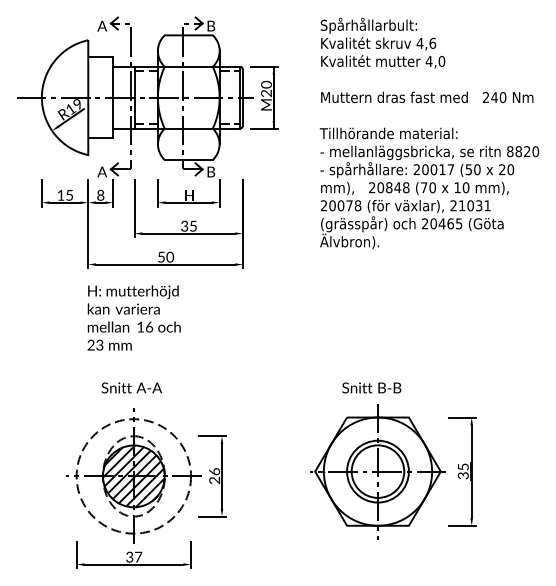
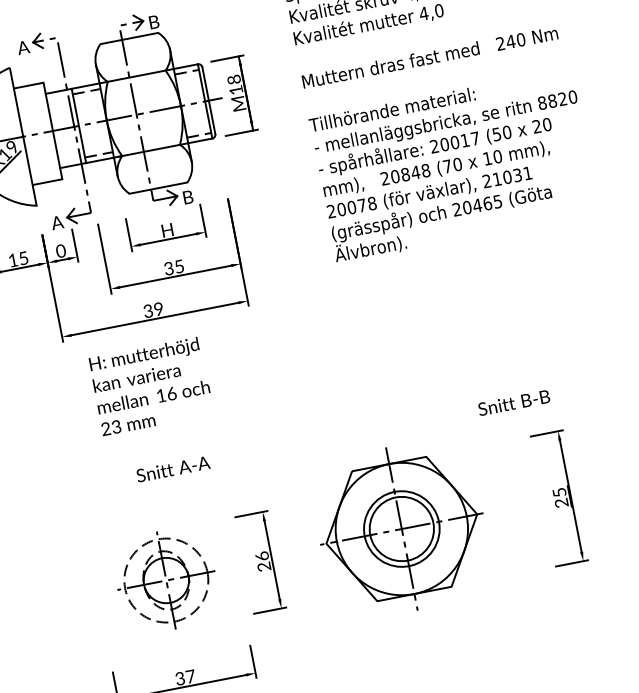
text: (266, 88) -> (235, 84), M20 -> M18
text: (100, 195) -> (60, 251), 8 -> 0
text: (166, 256) -> (154, 309), 50 -> 39
text: (133, 317) -> (150, 385), moved
text: (131, 387) -> (172, 468), moved
text: (371, 387) -> (513, 402), moved
part: (377, 471) -> (401, 528), moved
part: (133, 475) -> (165, 579), size x0.6
text: (464, 475) -> (563, 502), 35 -> 25

